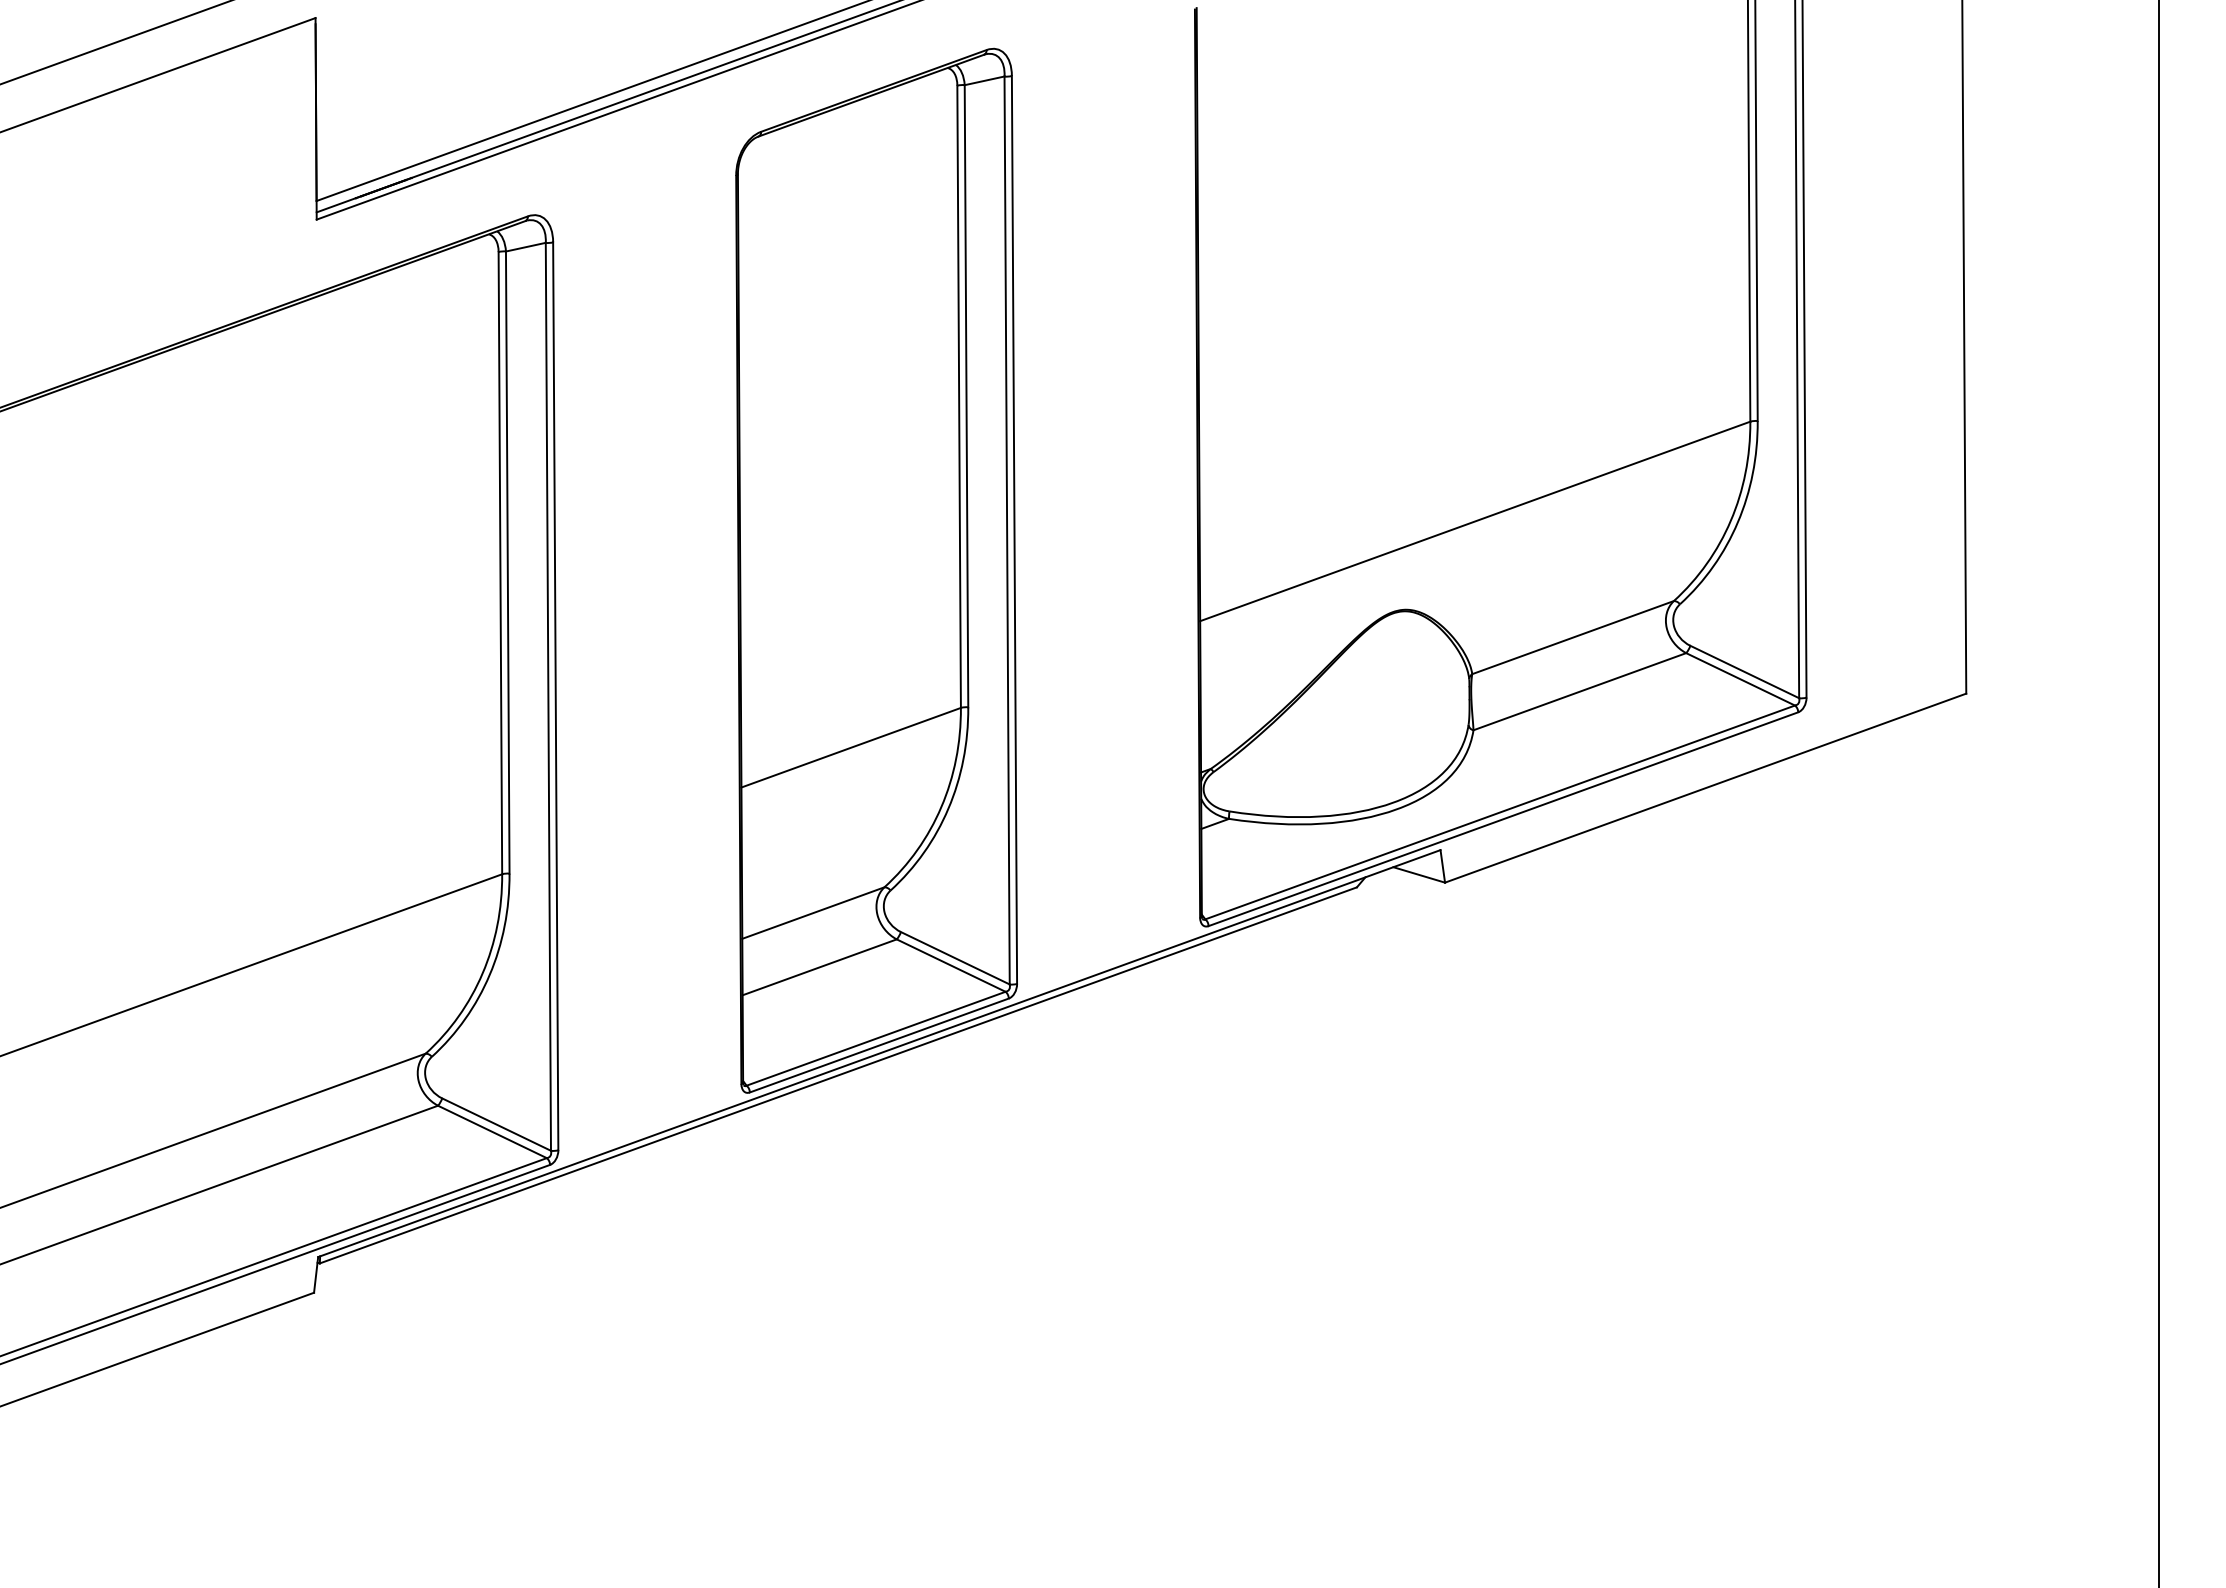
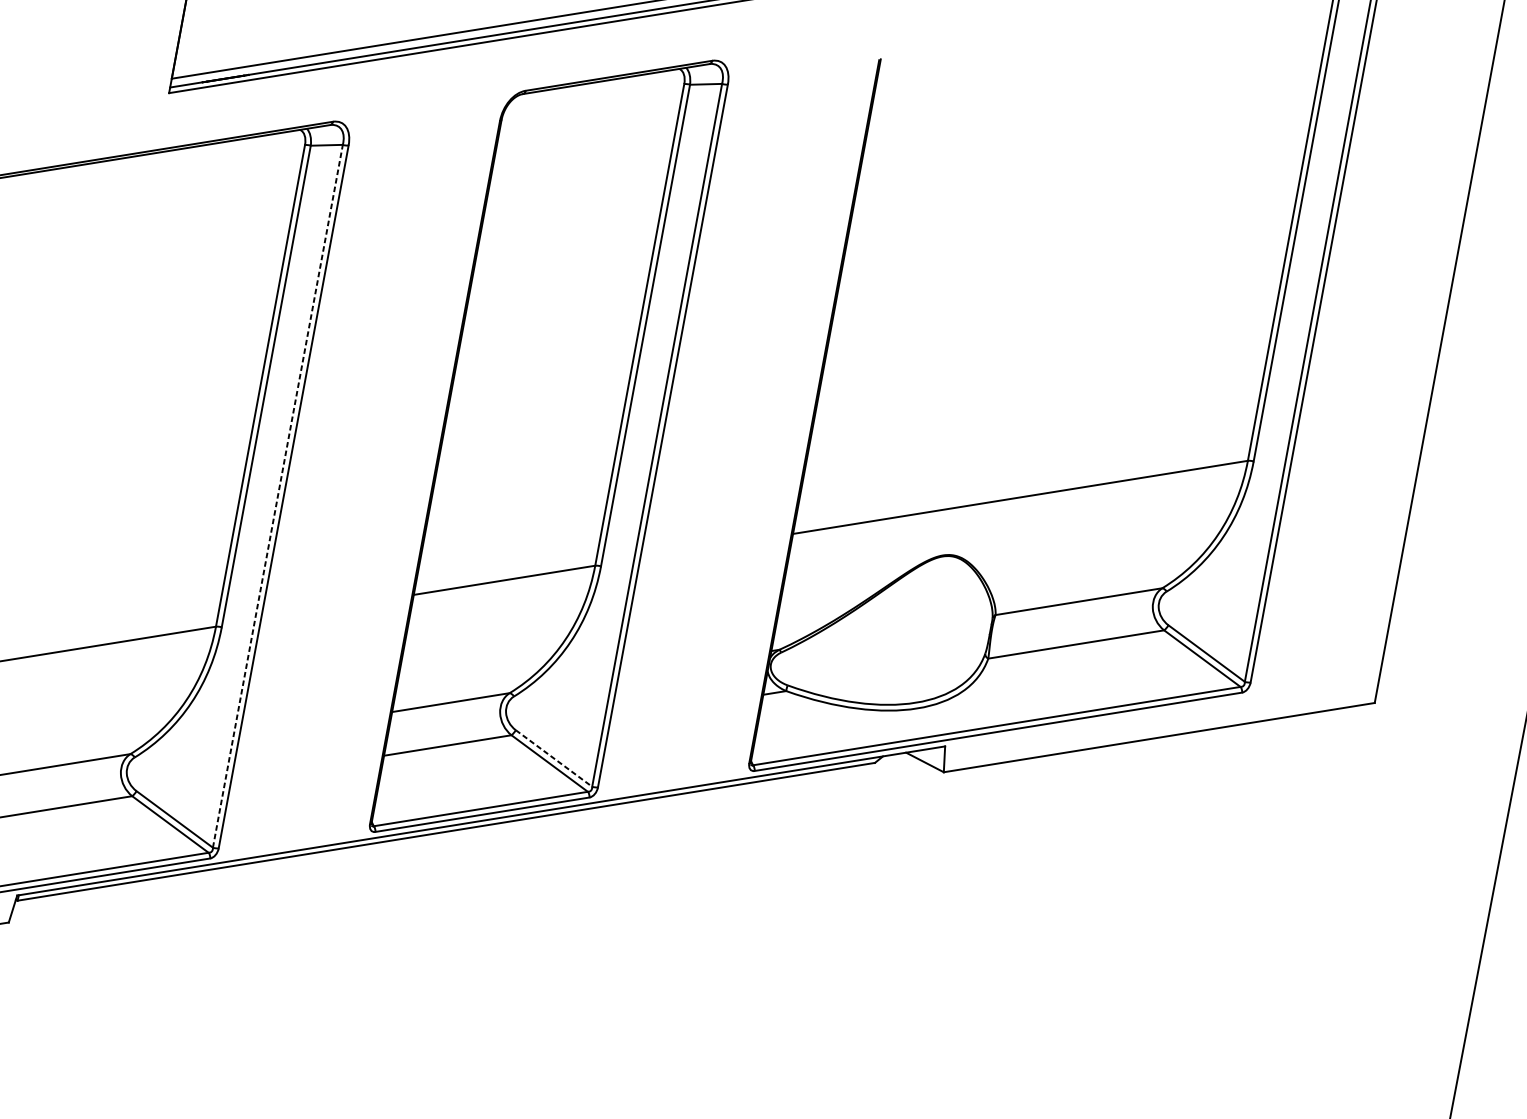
line: (548, 696) -> (278, 496), solid -> dashed
line: (955, 958) -> (554, 758), solid -> dashed

